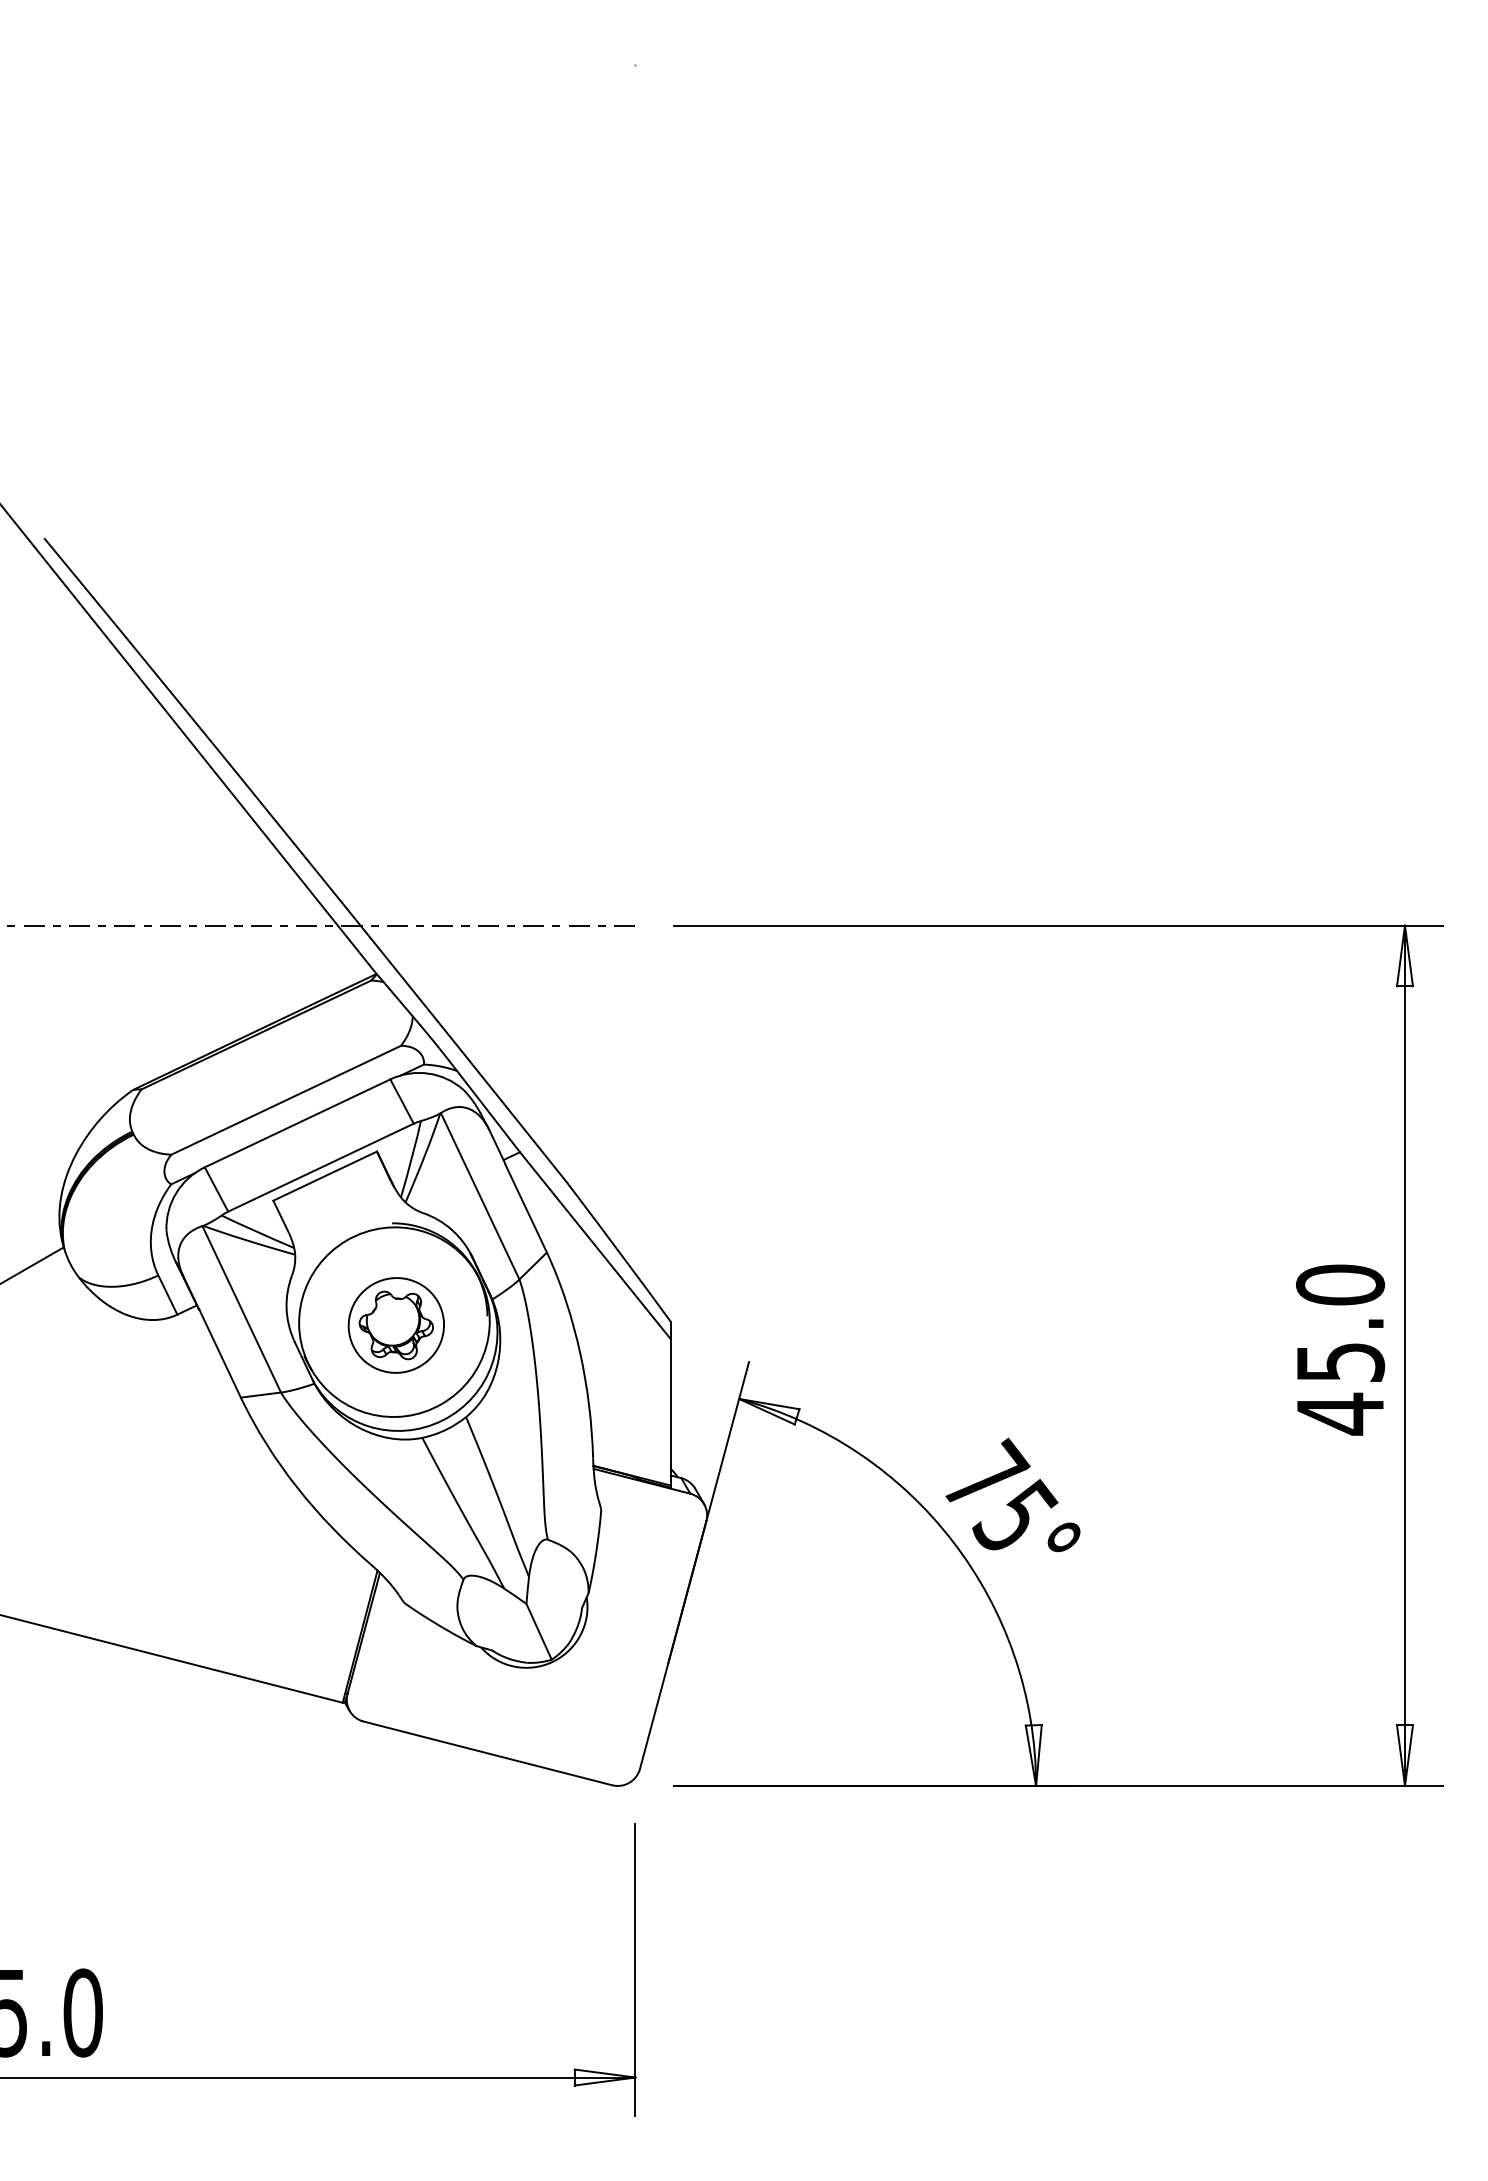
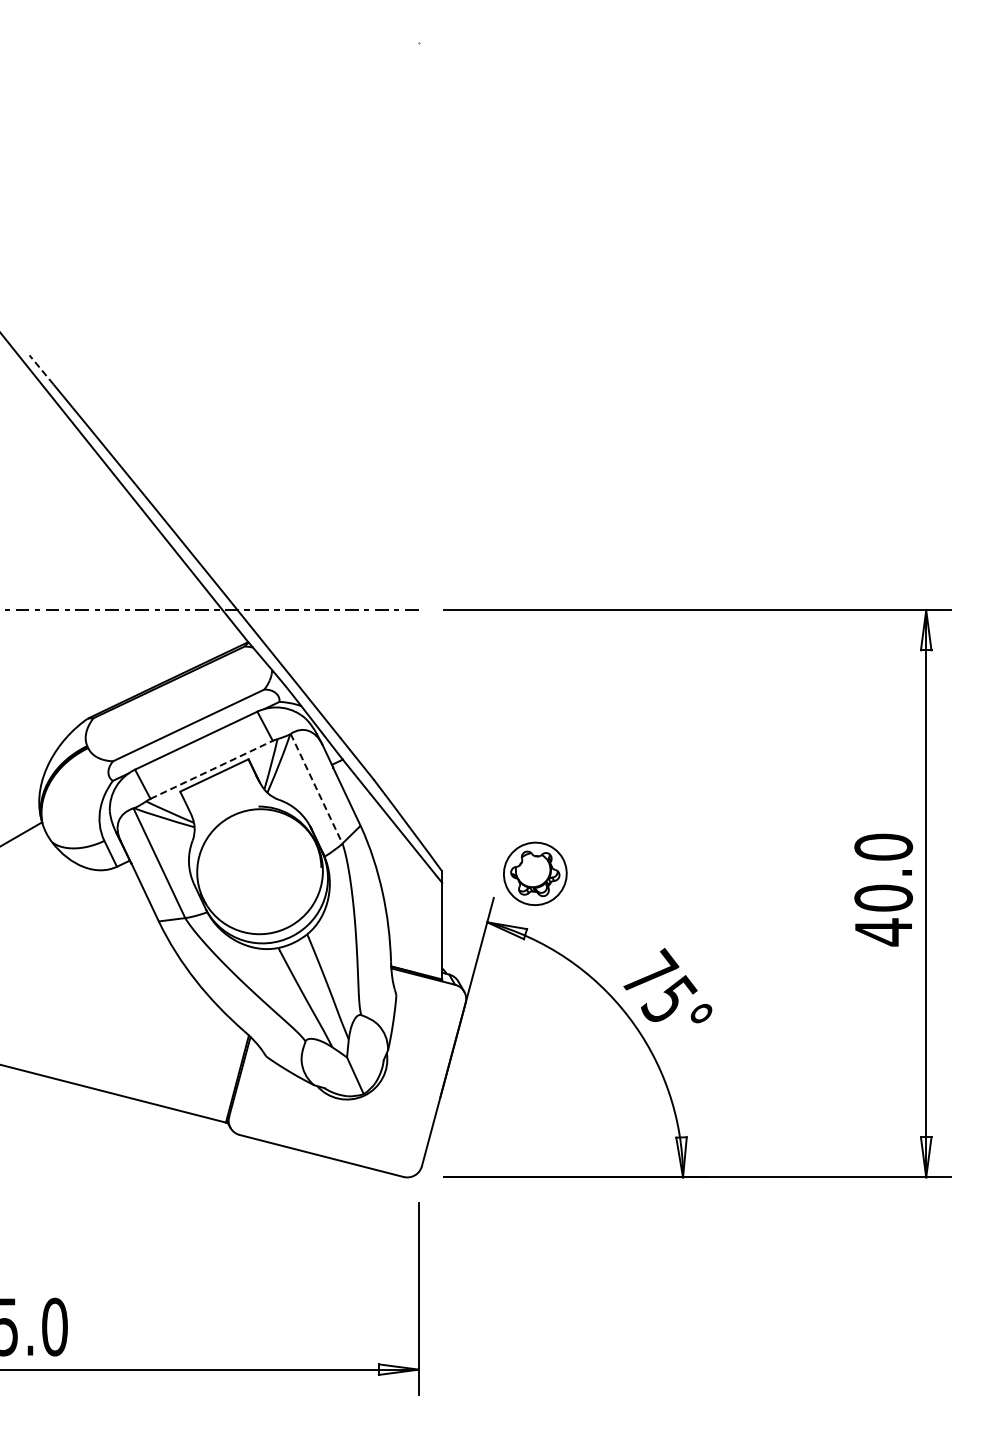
line: (62, 560) -> (41, 369), solid -> dashed
line: (320, 1167) -> (211, 769), solid -> dashed
line: (480, 1195) -> (316, 788), solid -> dashed
part: (396, 1324) -> (535, 873), moved
text: (1340, 1361) -> (883, 897), 45.0 -> 40.0

